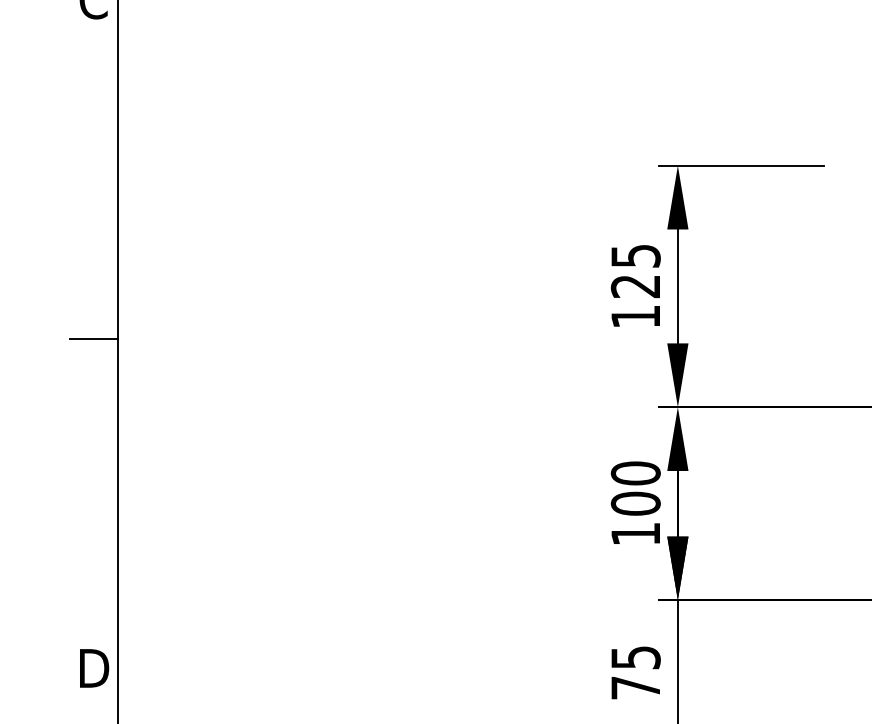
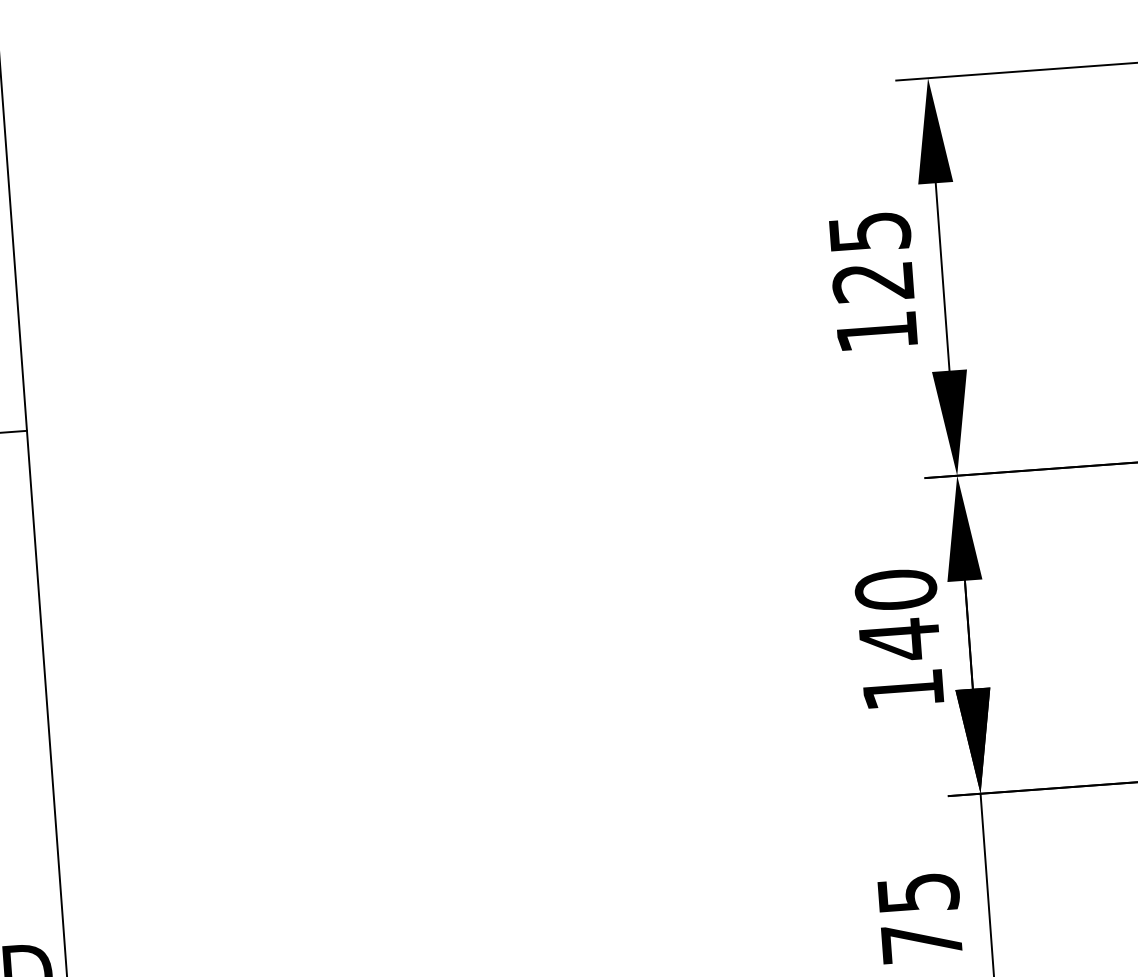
text: (635, 503) -> (899, 639), 100 -> 140

